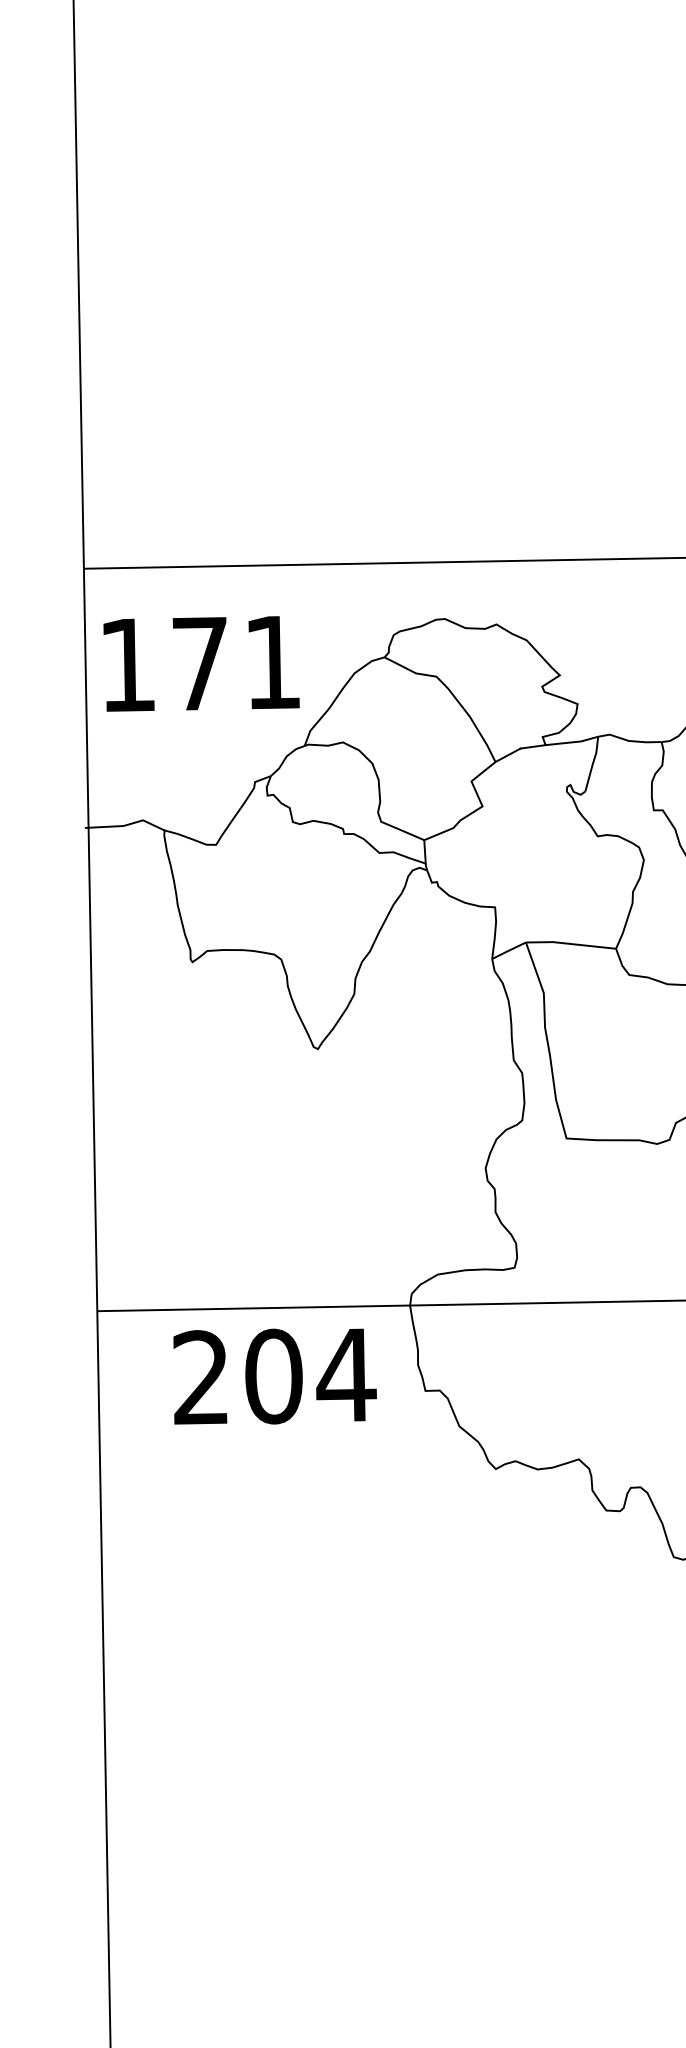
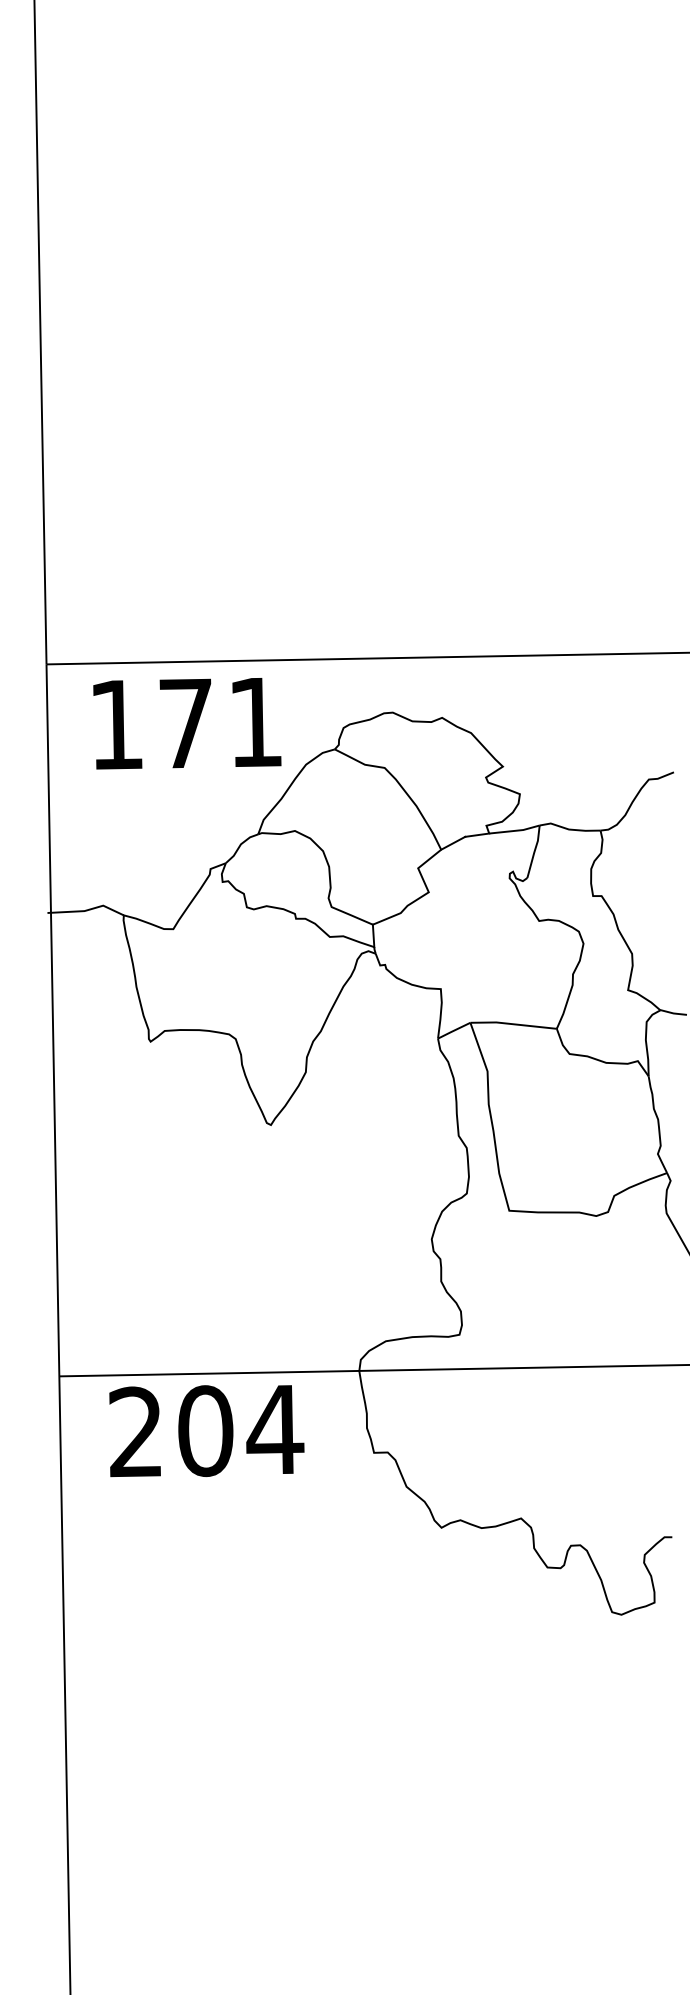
text: (201, 663) -> (187, 723), moved
text: (274, 1377) -> (206, 1431), moved

